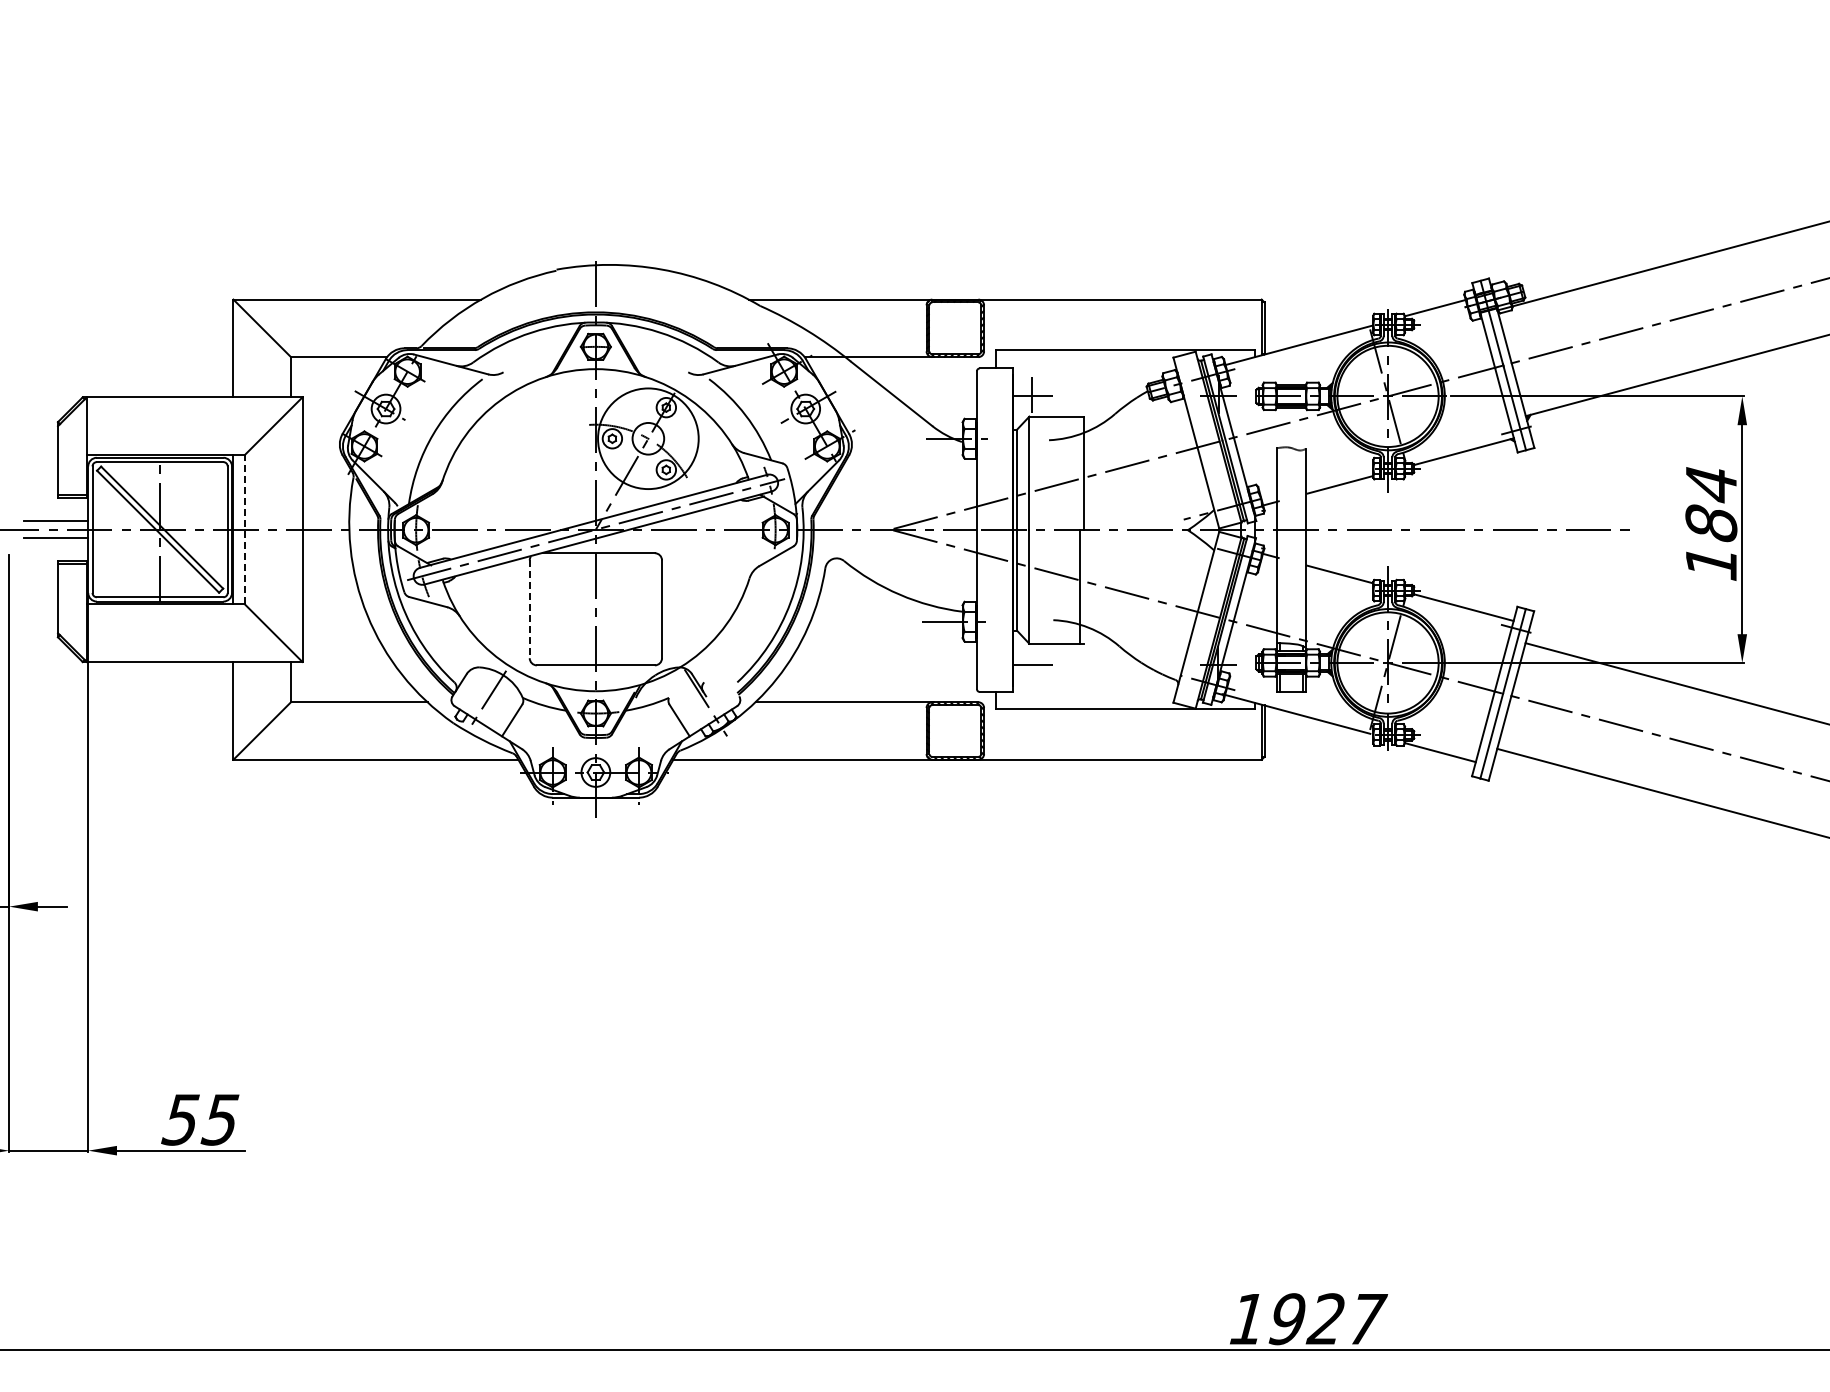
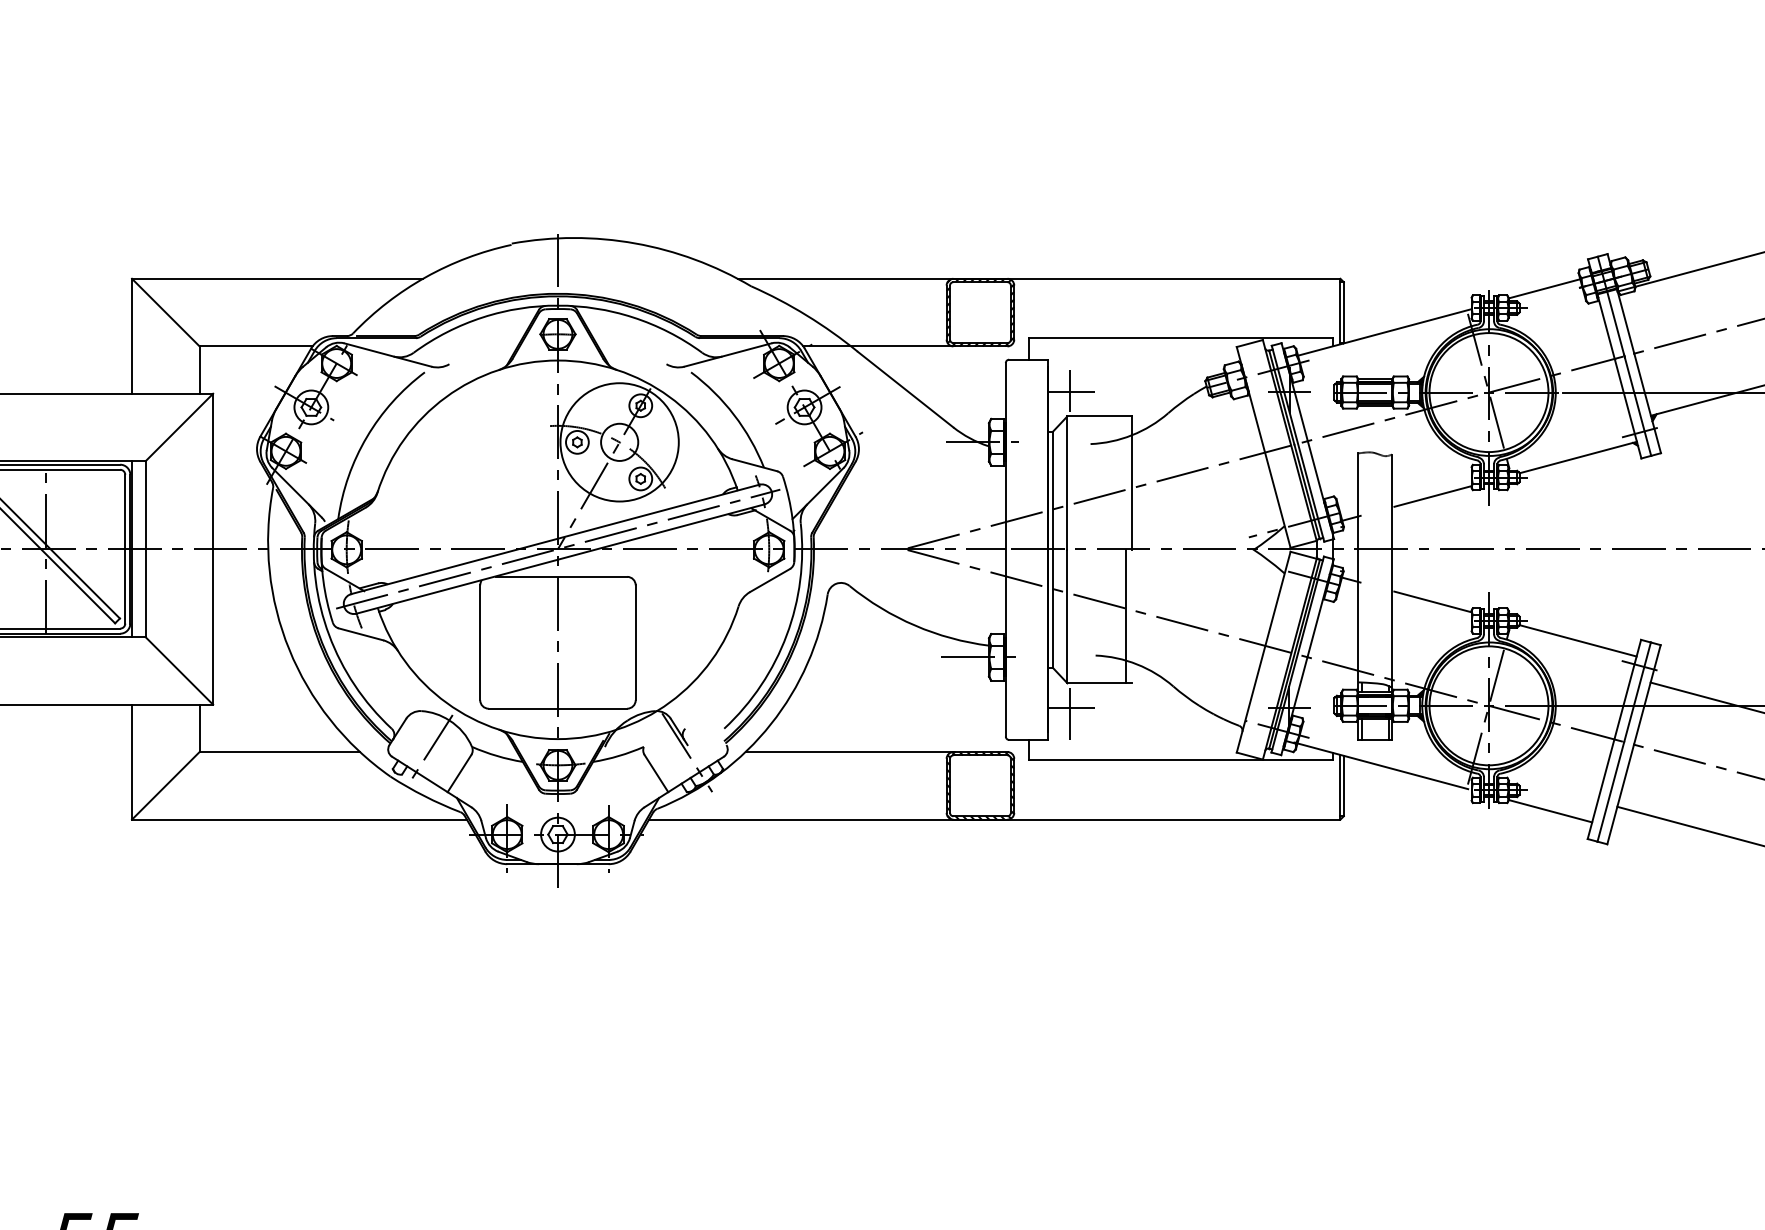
line: (244, 529) -> (144, 548), dashed -> solid
line: (529, 609) -> (479, 643), dashed -> solid
line: (1031, 669) -> (1069, 713), added

